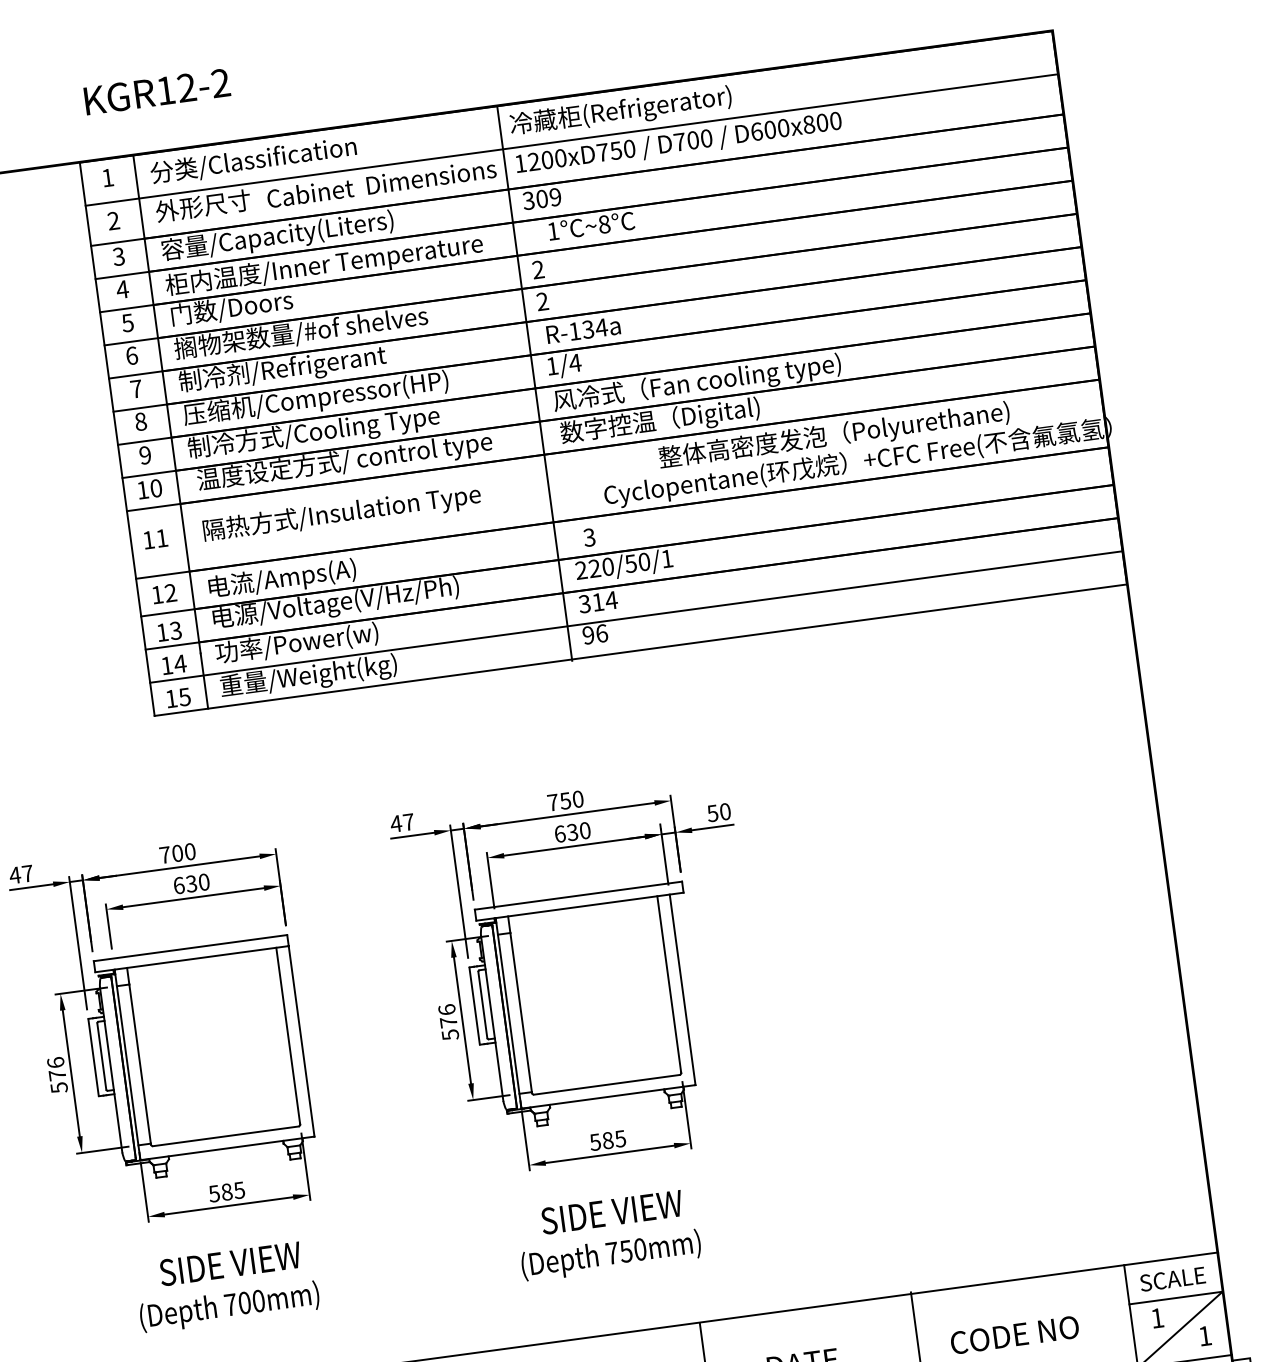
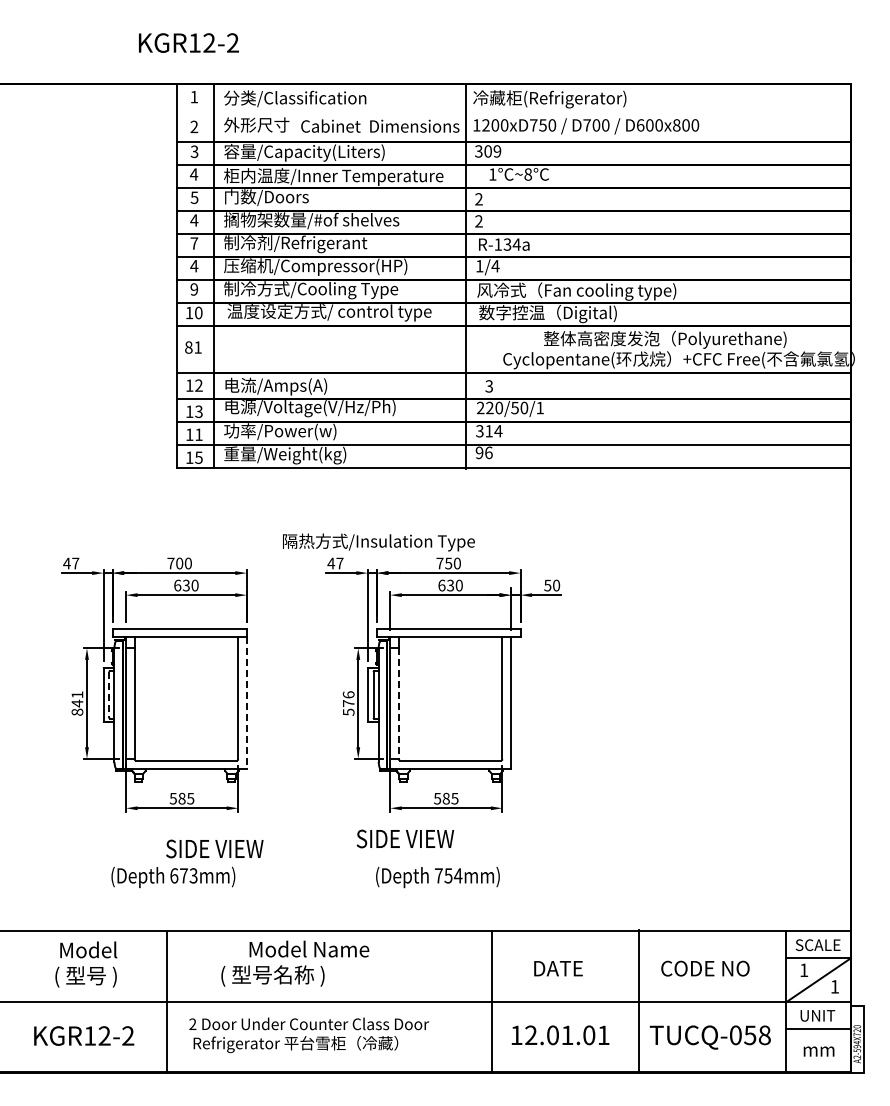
text: (156, 91) -> (188, 42), moved
line: (571, 140) -> (513, 114), removed
text: (132, 355) -> (194, 220), 6 -> 4
text: (141, 422) -> (194, 266), 8 -> 4
text: (341, 514) -> (378, 542), moved
text: (148, 540) -> (188, 347), 11 -> 81
text: (179, 663) -> (198, 434), 14 -> 11
line: (520, 1014) -> (398, 704), solid -> dashed
line: (301, 1040) -> (246, 702), solid -> dashed
line: (101, 1055) -> (109, 694), solid -> dashed
text: (57, 1075) -> (77, 703), 576 -> 841
text: (612, 1211) -> (405, 838), moved
text: (639, 1249) -> (457, 875), 750mm) -> 754mm)
text: (229, 1263) -> (214, 848), moved
text: (243, 1302) -> (183, 875), 700mm) -> 673mm)

